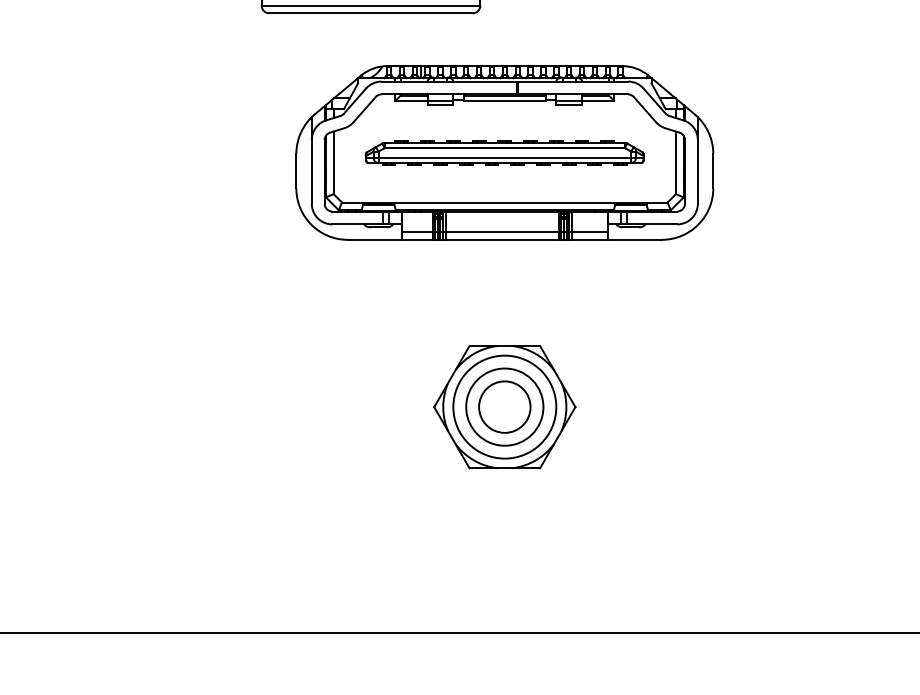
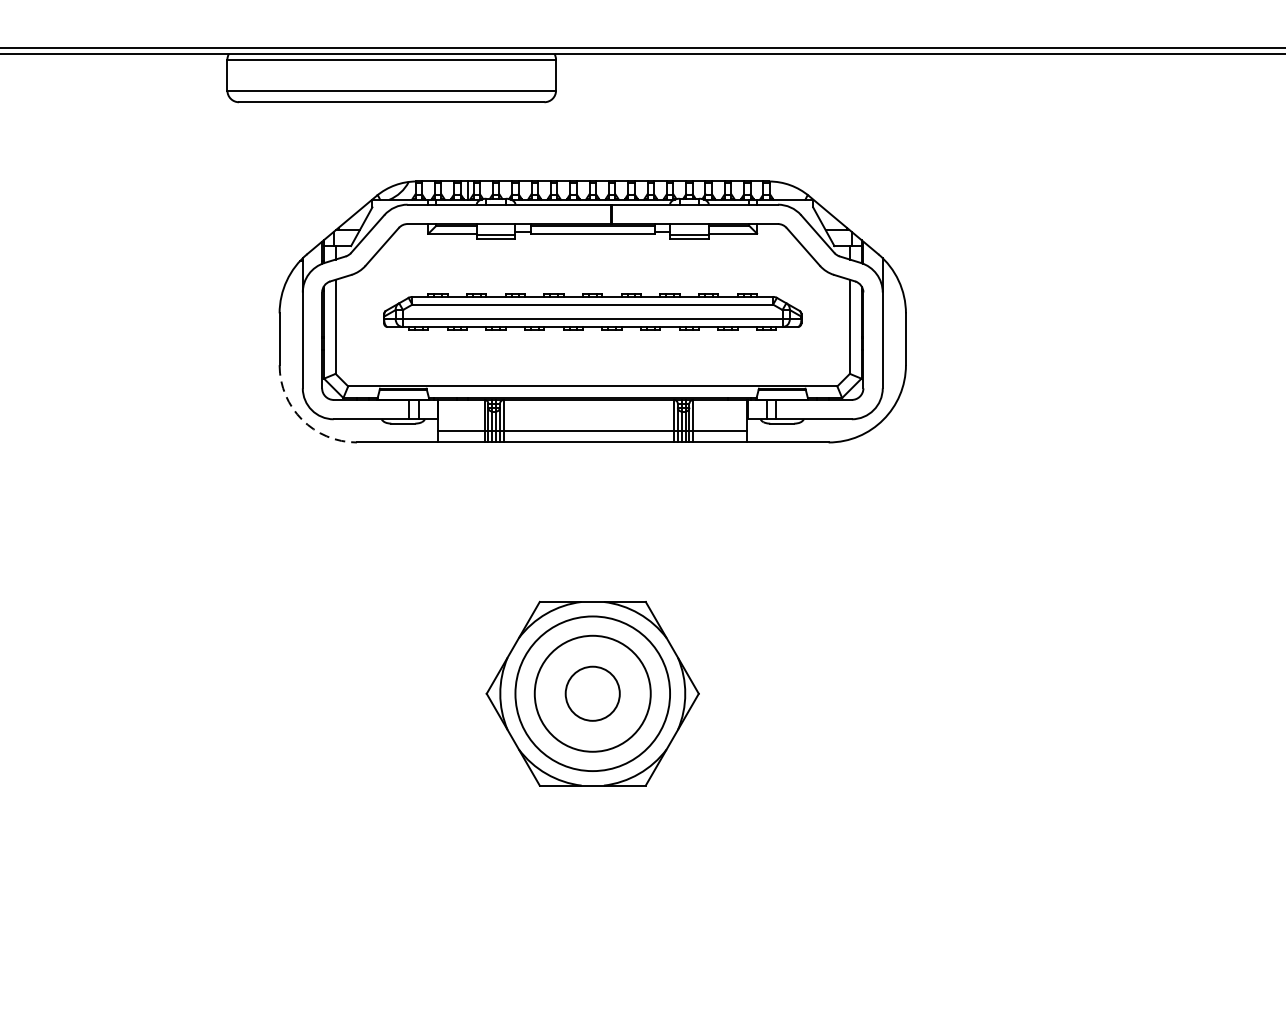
arc: (311, 224) -> (302, 419), solid -> dashed
circle: (504, 406) -> (592, 692), size x0.7

